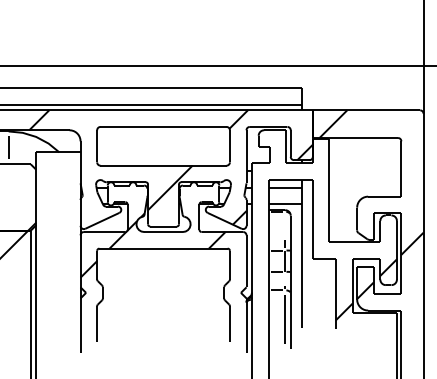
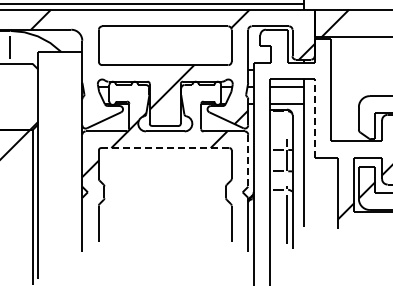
line: (312, 218) -> (314, 117), solid -> dashed
line: (164, 248) -> (166, 147), solid -> dashed
line: (246, 261) -> (248, 160), solid -> dashed

